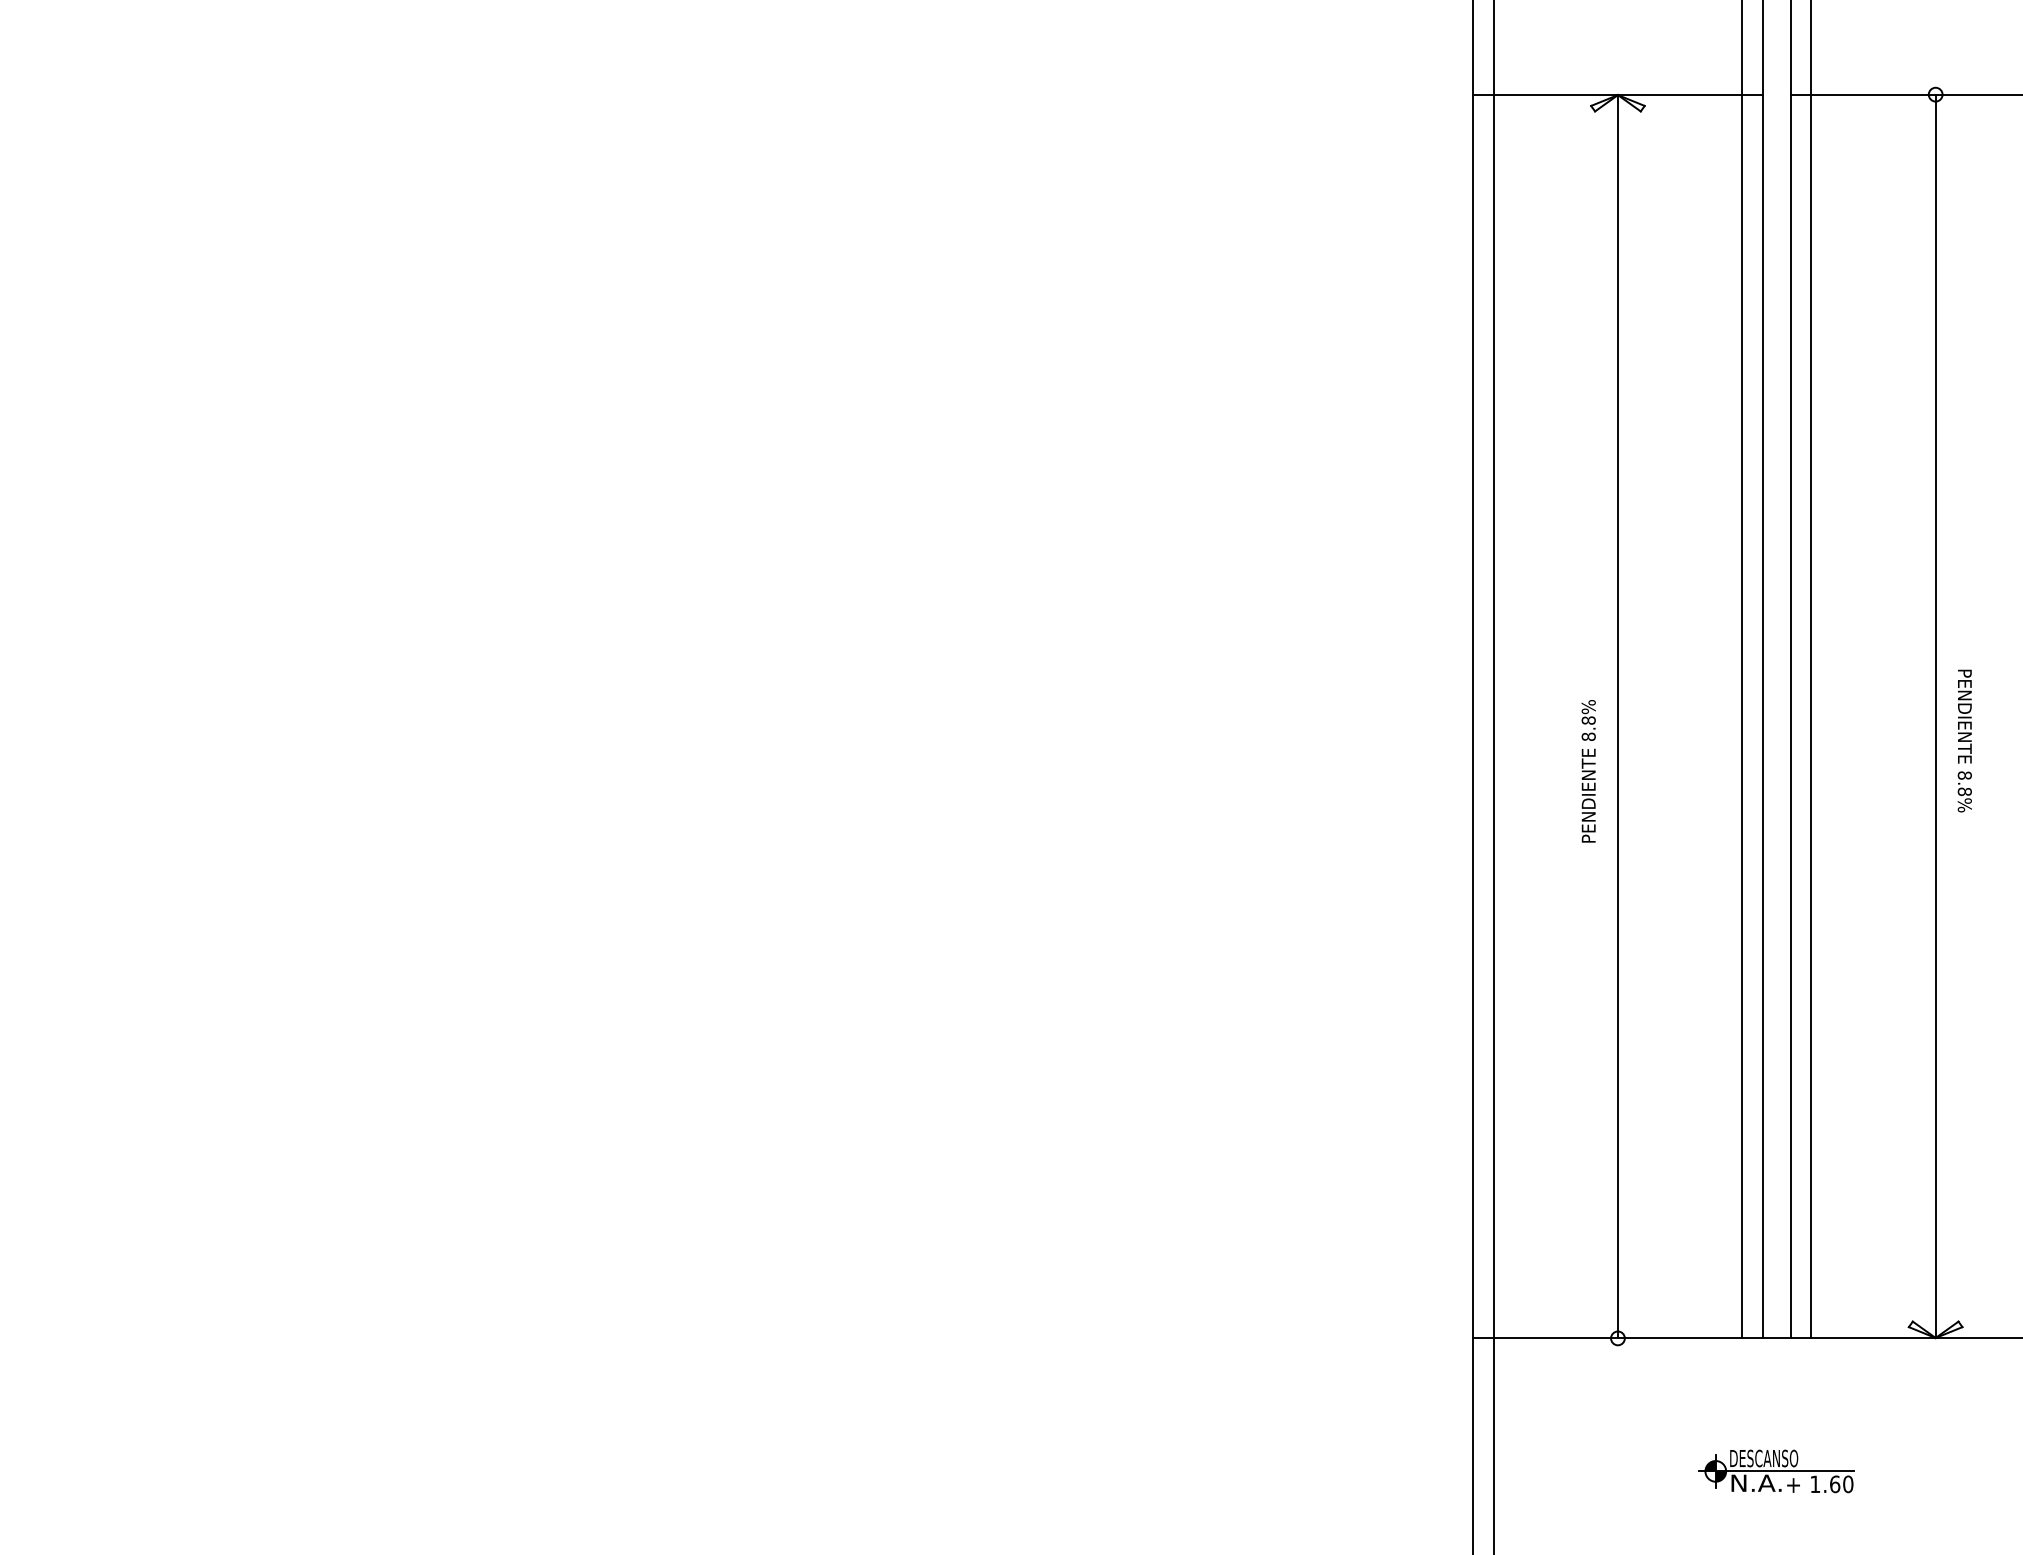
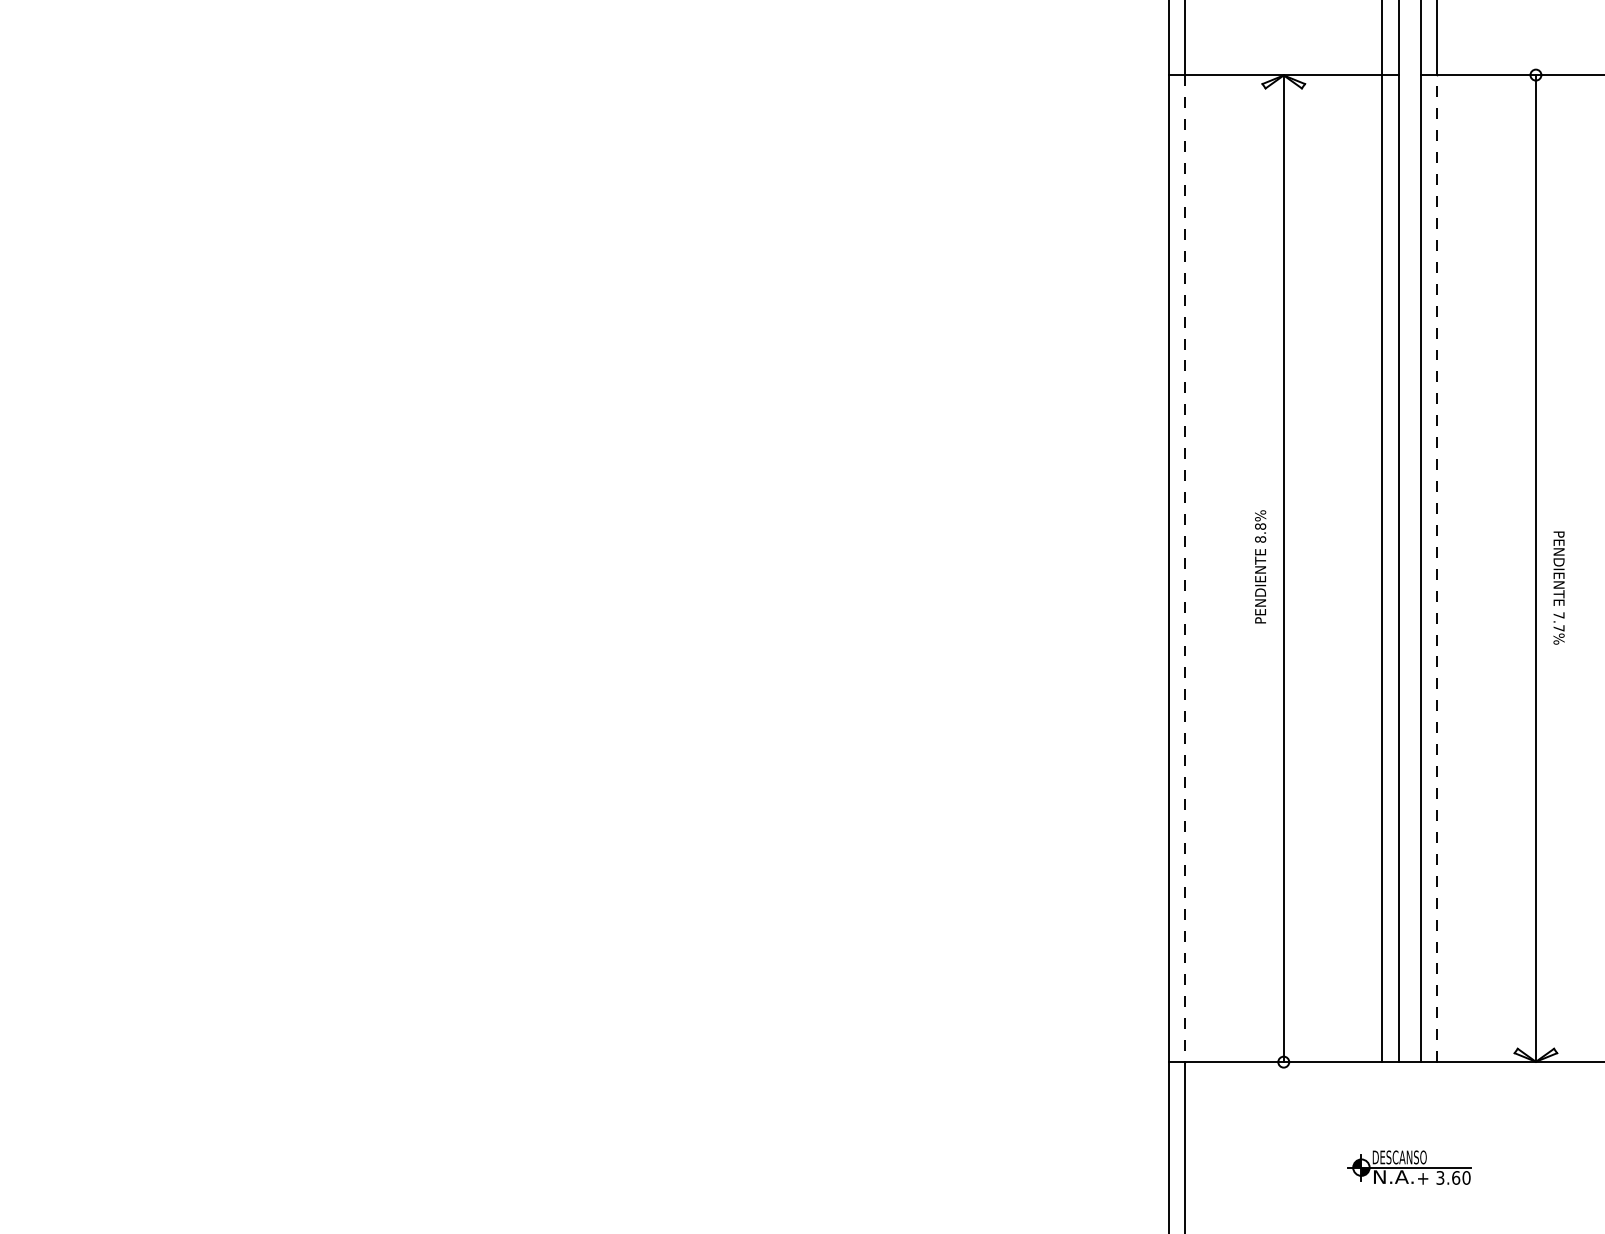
line: (1493, 716) -> (1185, 568), solid -> dashed
line: (1811, 716) -> (1437, 568), solid -> dashed
text: (1588, 771) -> (1260, 567), moved
text: (1964, 783) -> (1558, 621), 8.8%%% -> 7.7%%%
text: (1815, 1484) -> (1440, 1178), 1.60 -> 3.60

